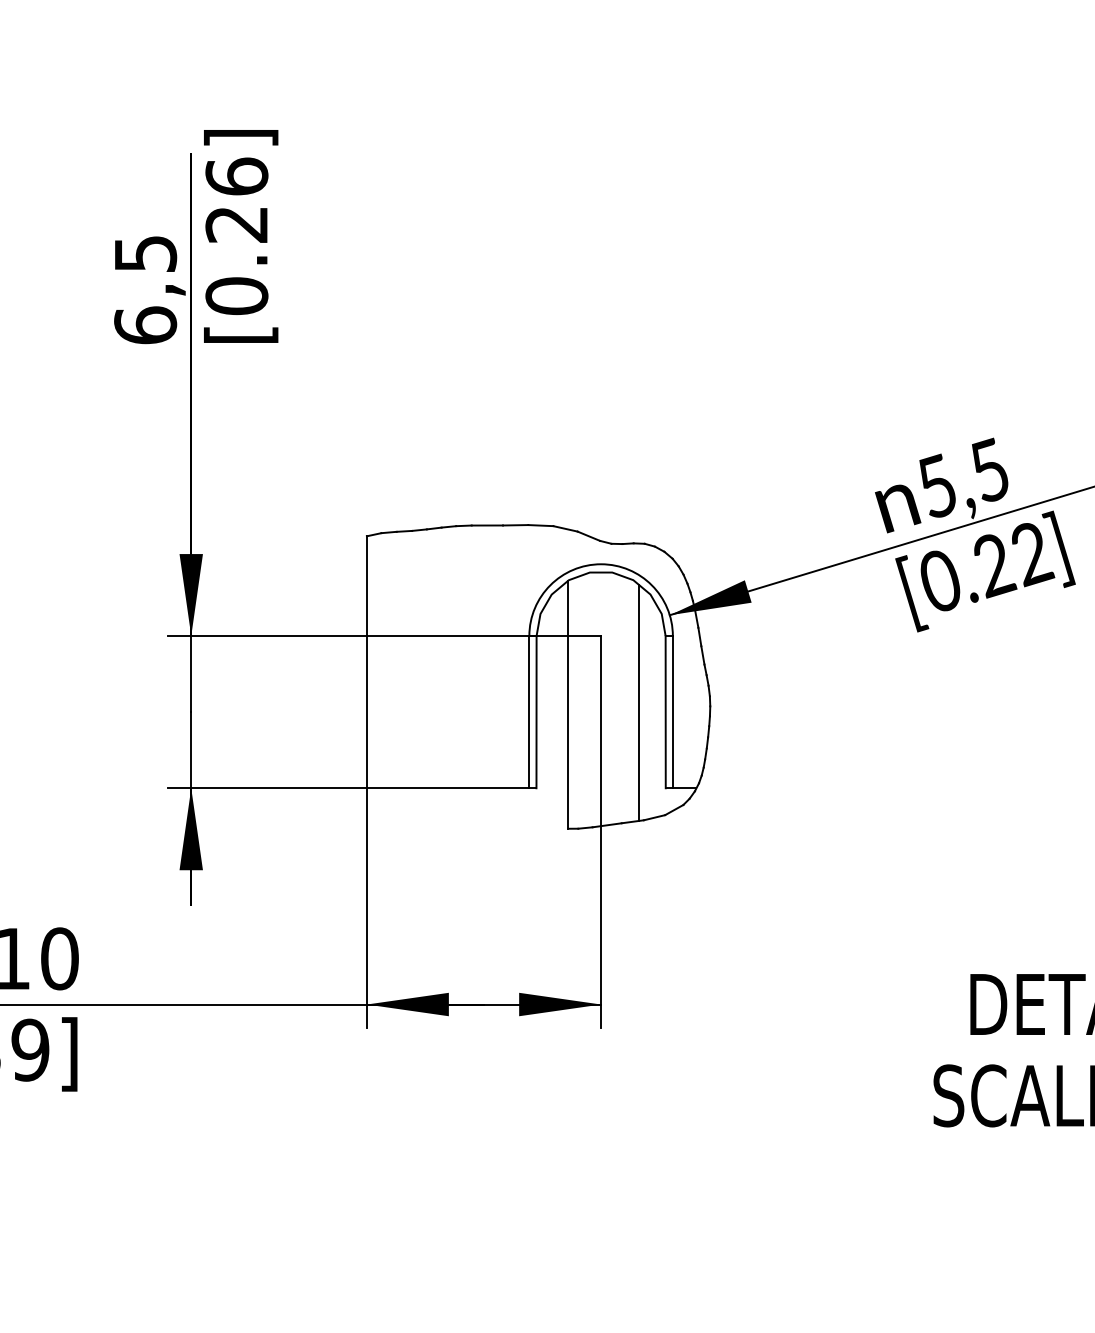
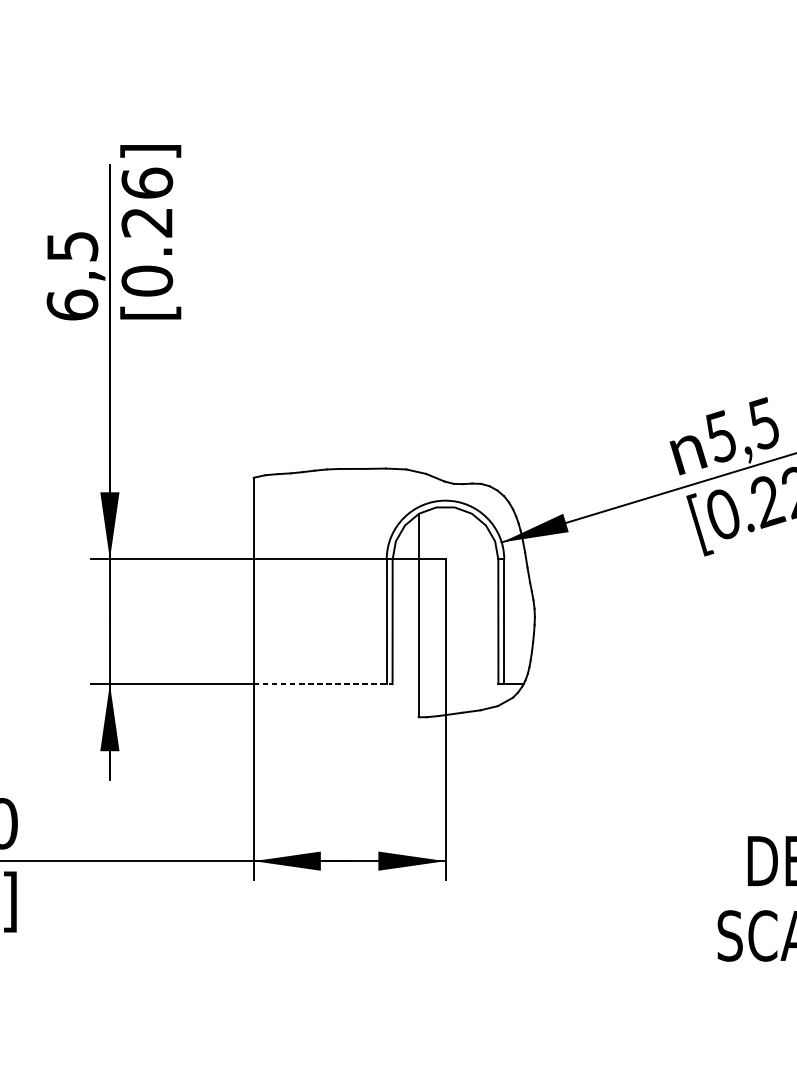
line: (638, 702) -> (476, 613), removed
line: (451, 788) -> (322, 684), solid -> dashed

